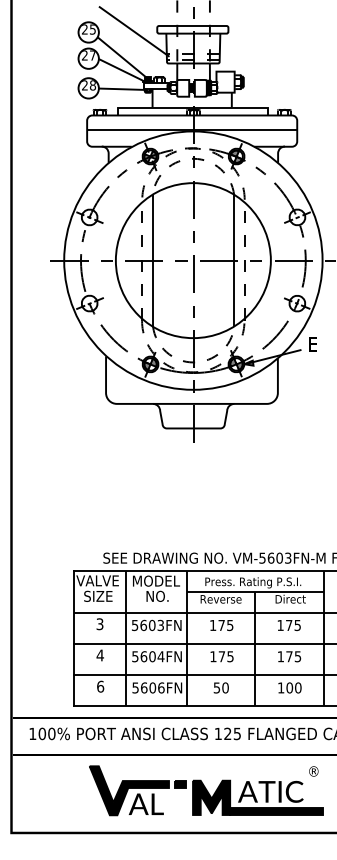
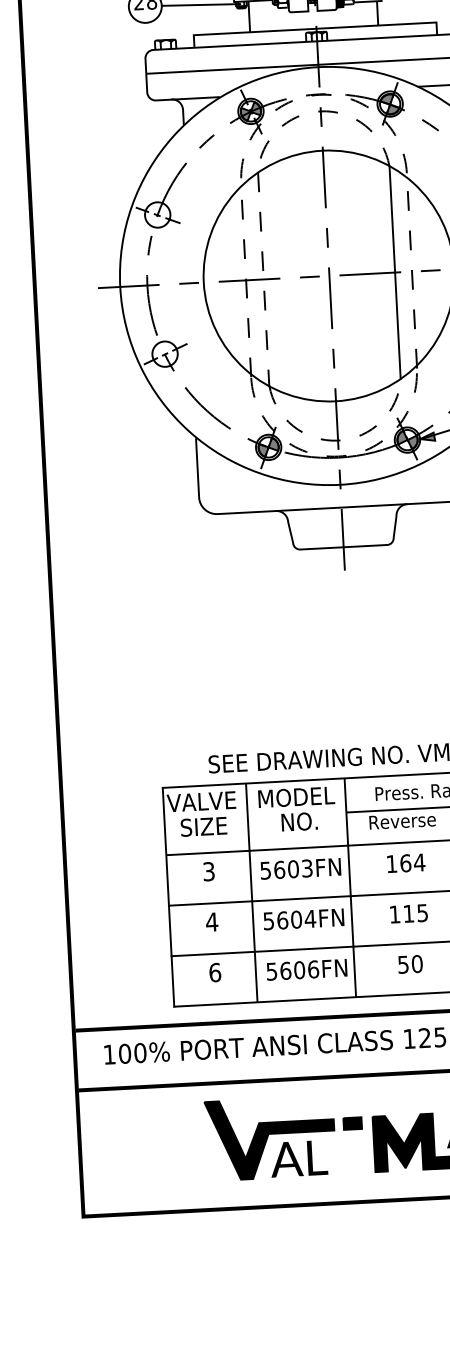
line: (152, 260) -> (262, 279), solid -> dashed
text: (225, 625) -> (411, 863), 175 -> 164
text: (221, 656) -> (408, 913), 175 -> 115

